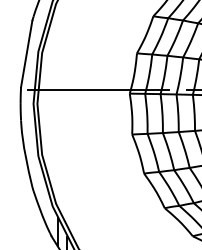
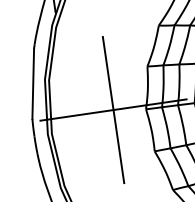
line: (98, 89) -> (113, 109), added

